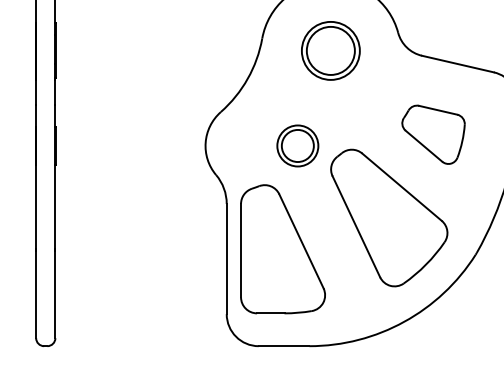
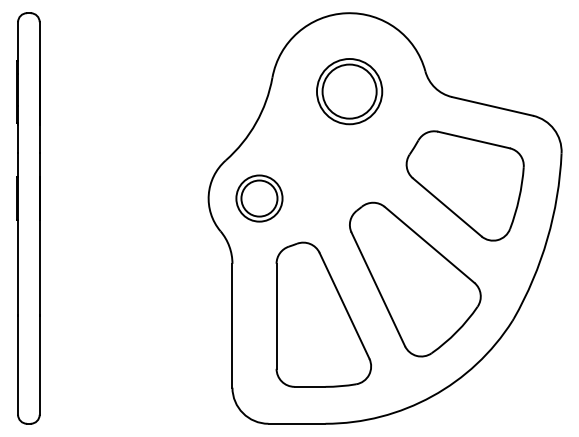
part: (432, 134) -> (464, 185), size x1.67
part: (297, 145) -> (259, 198), moved
part: (282, 249) -> (323, 314), moved

